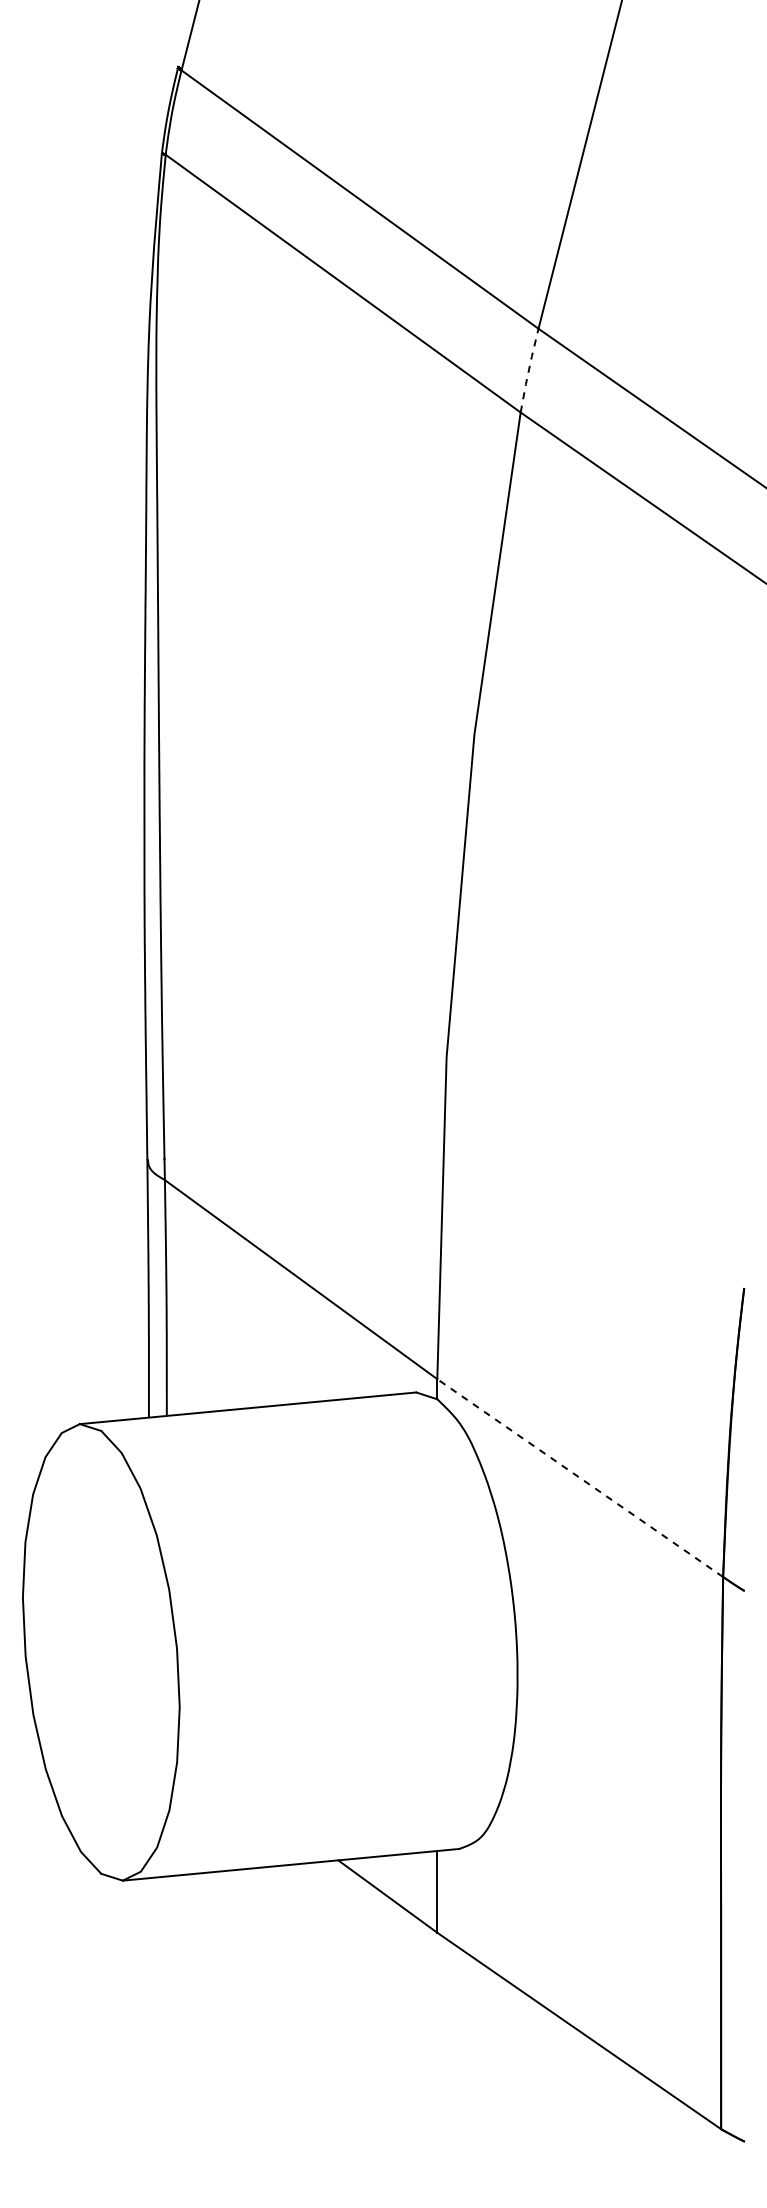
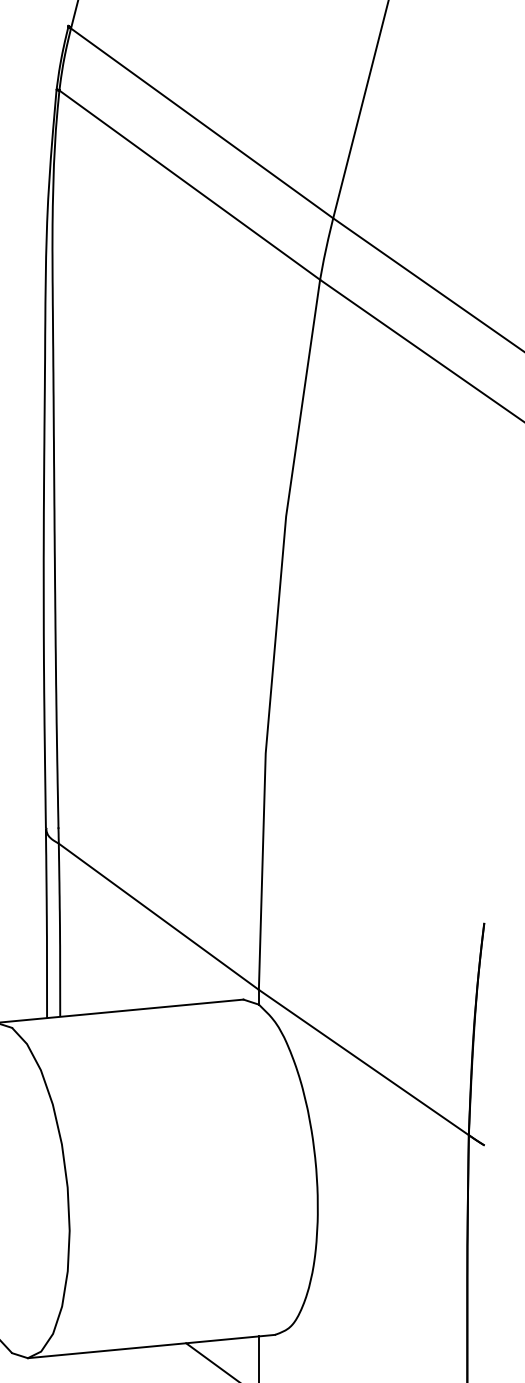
line: (528, 370) -> (325, 248), dashed -> solid
line: (580, 1478) -> (364, 1062), dashed -> solid

